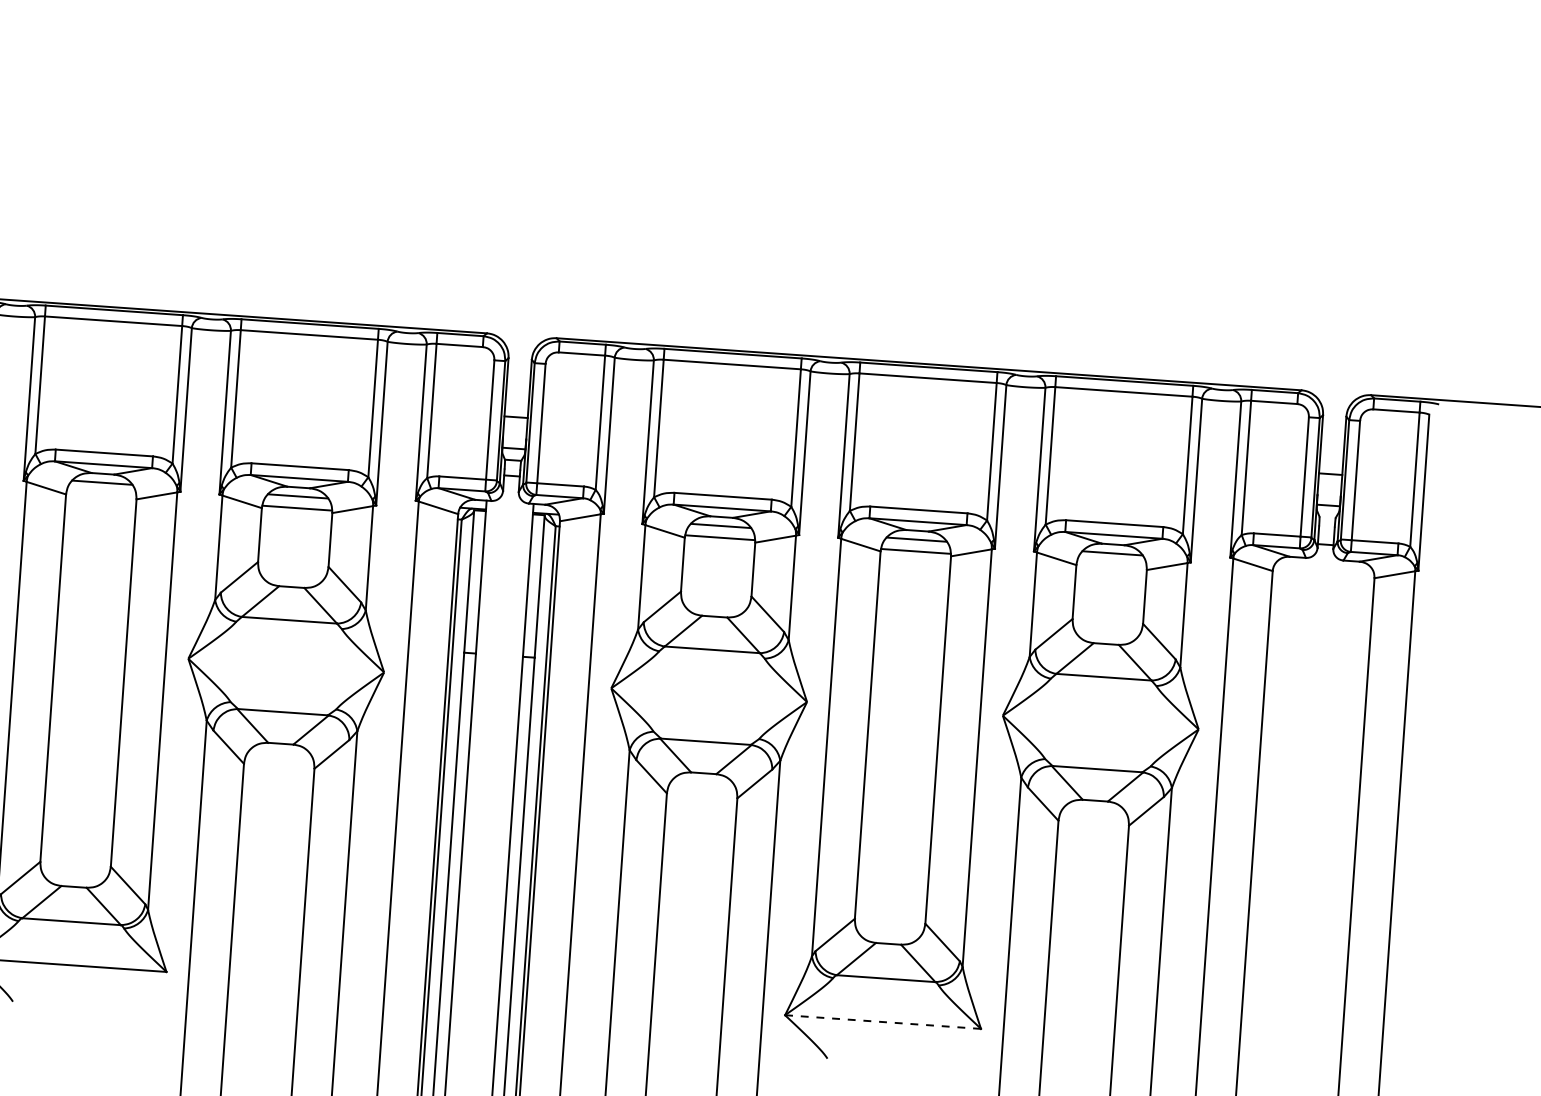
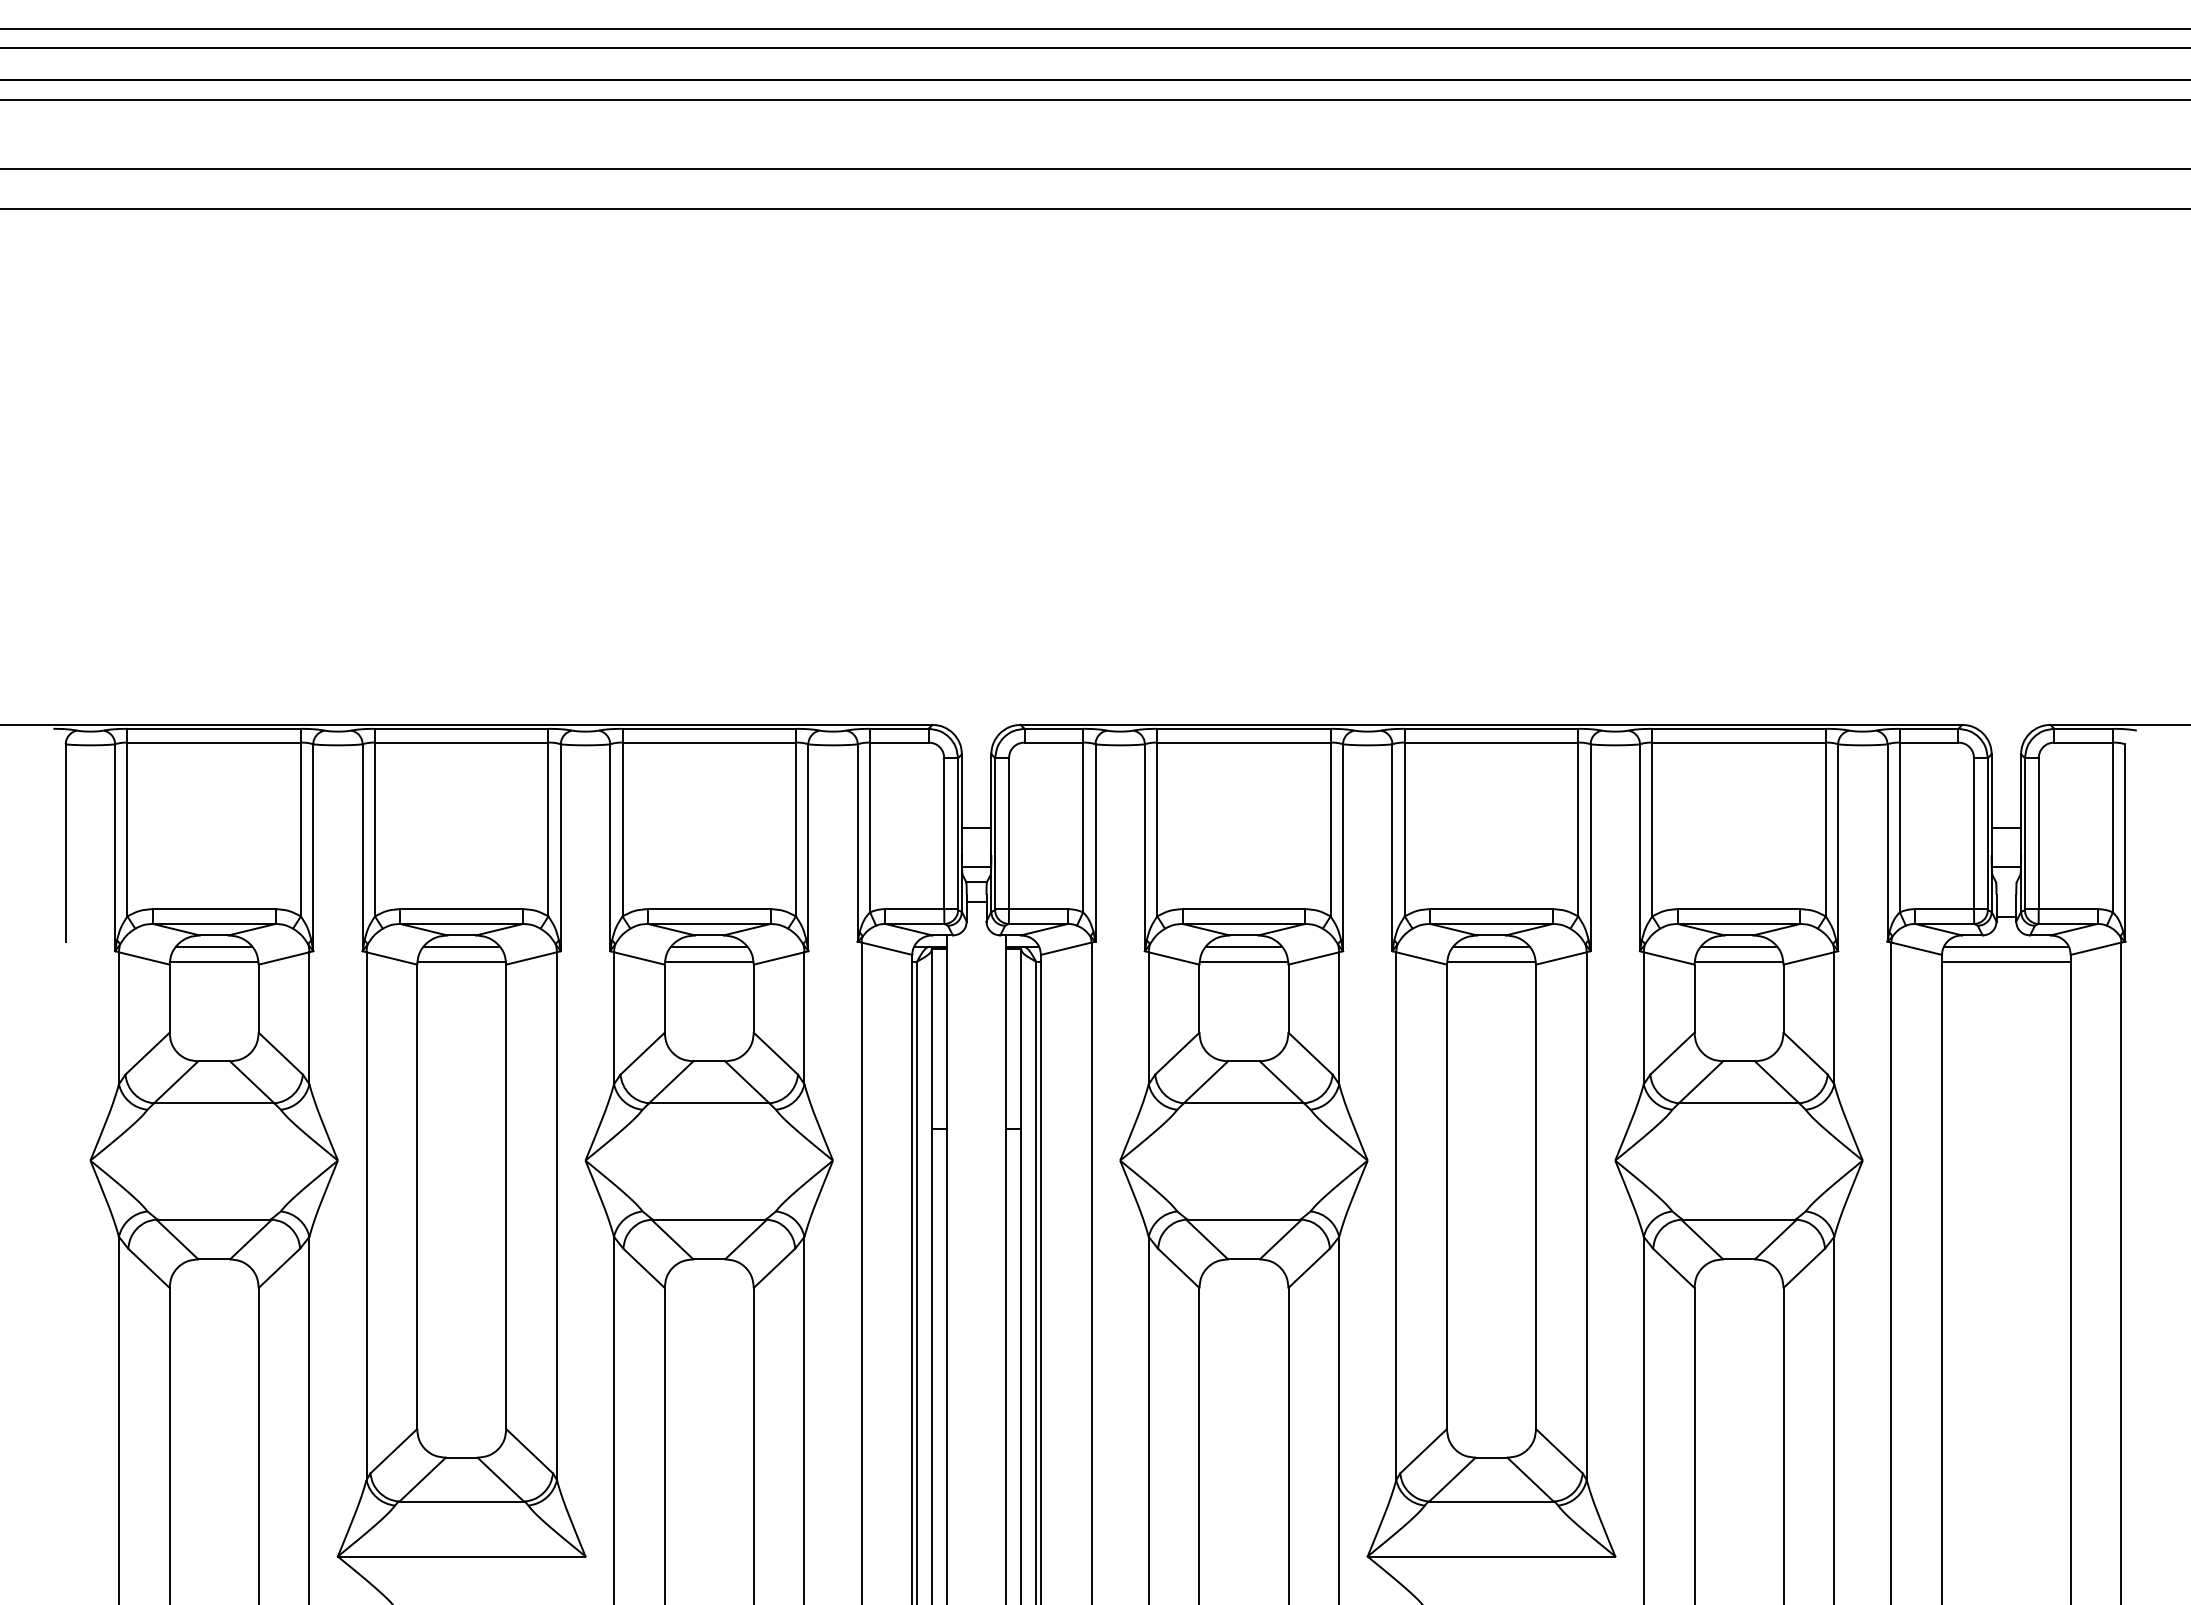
line: (101, 494) -> (461, 961), added
line: (1112, 565) -> (1739, 961), added
line: (1323, 567) -> (2005, 946), added
line: (1323, 579) -> (2006, 961), added
line: (883, 1022) -> (1491, 1556), dashed -> solid

